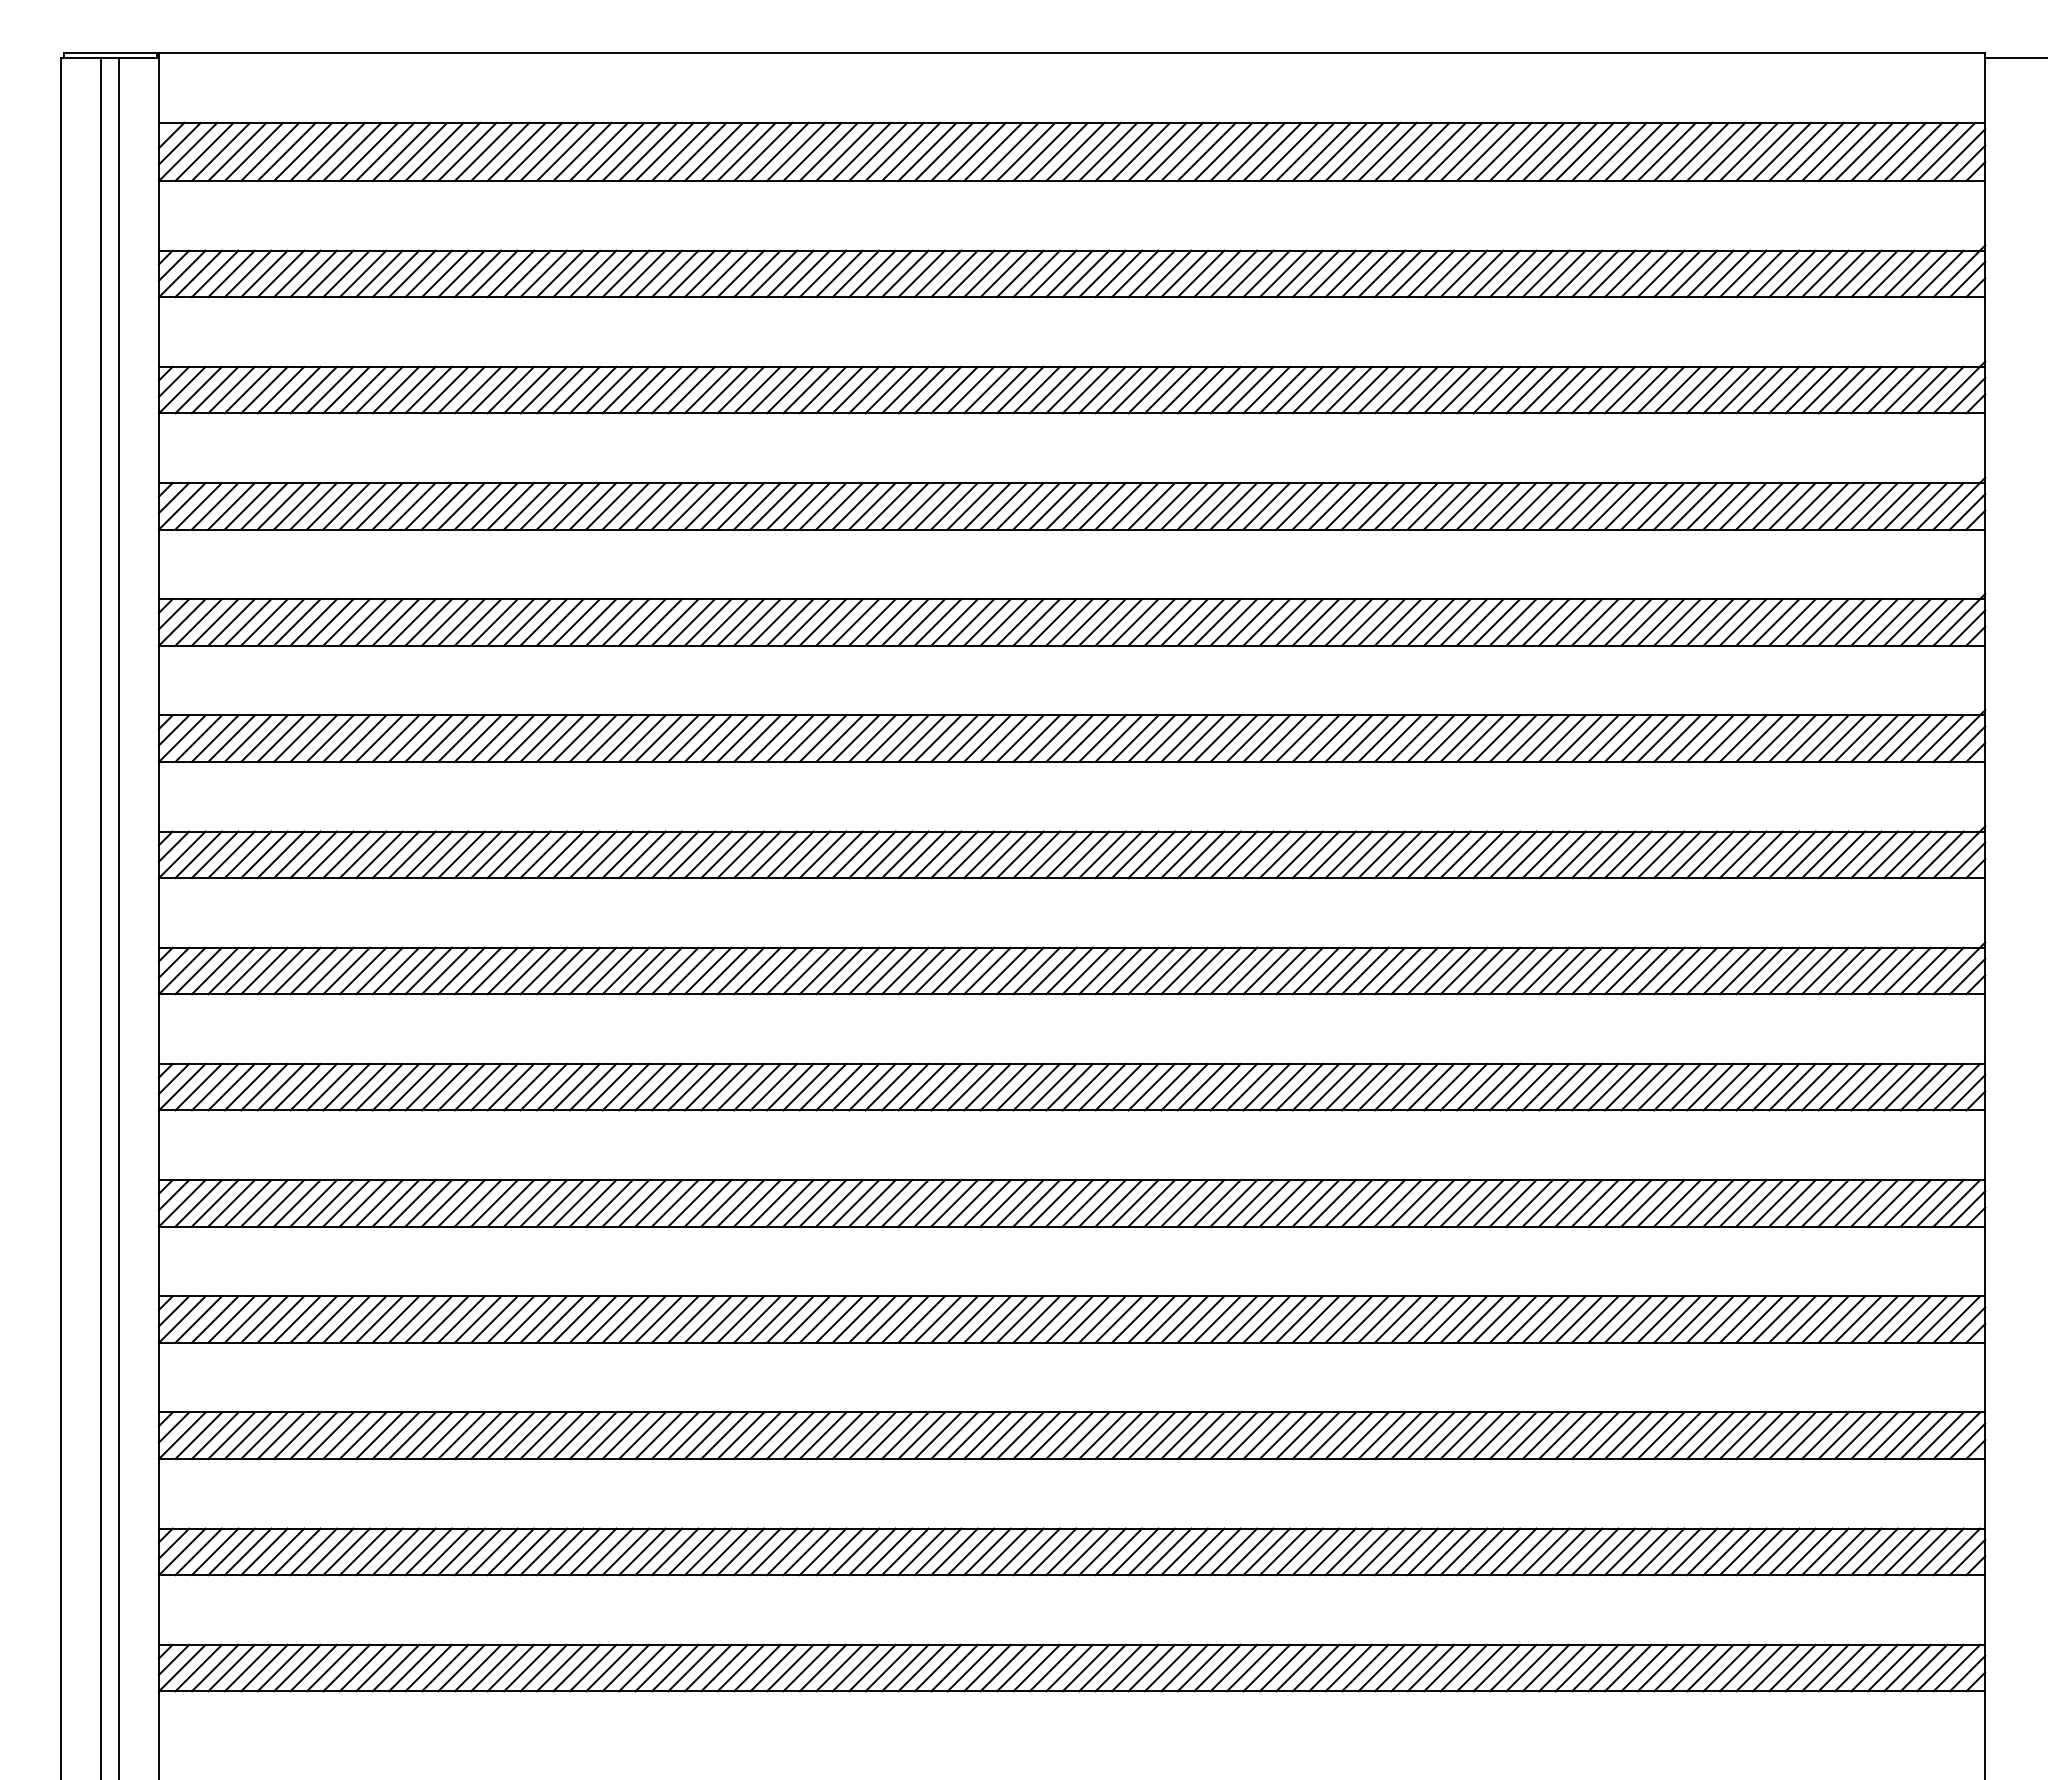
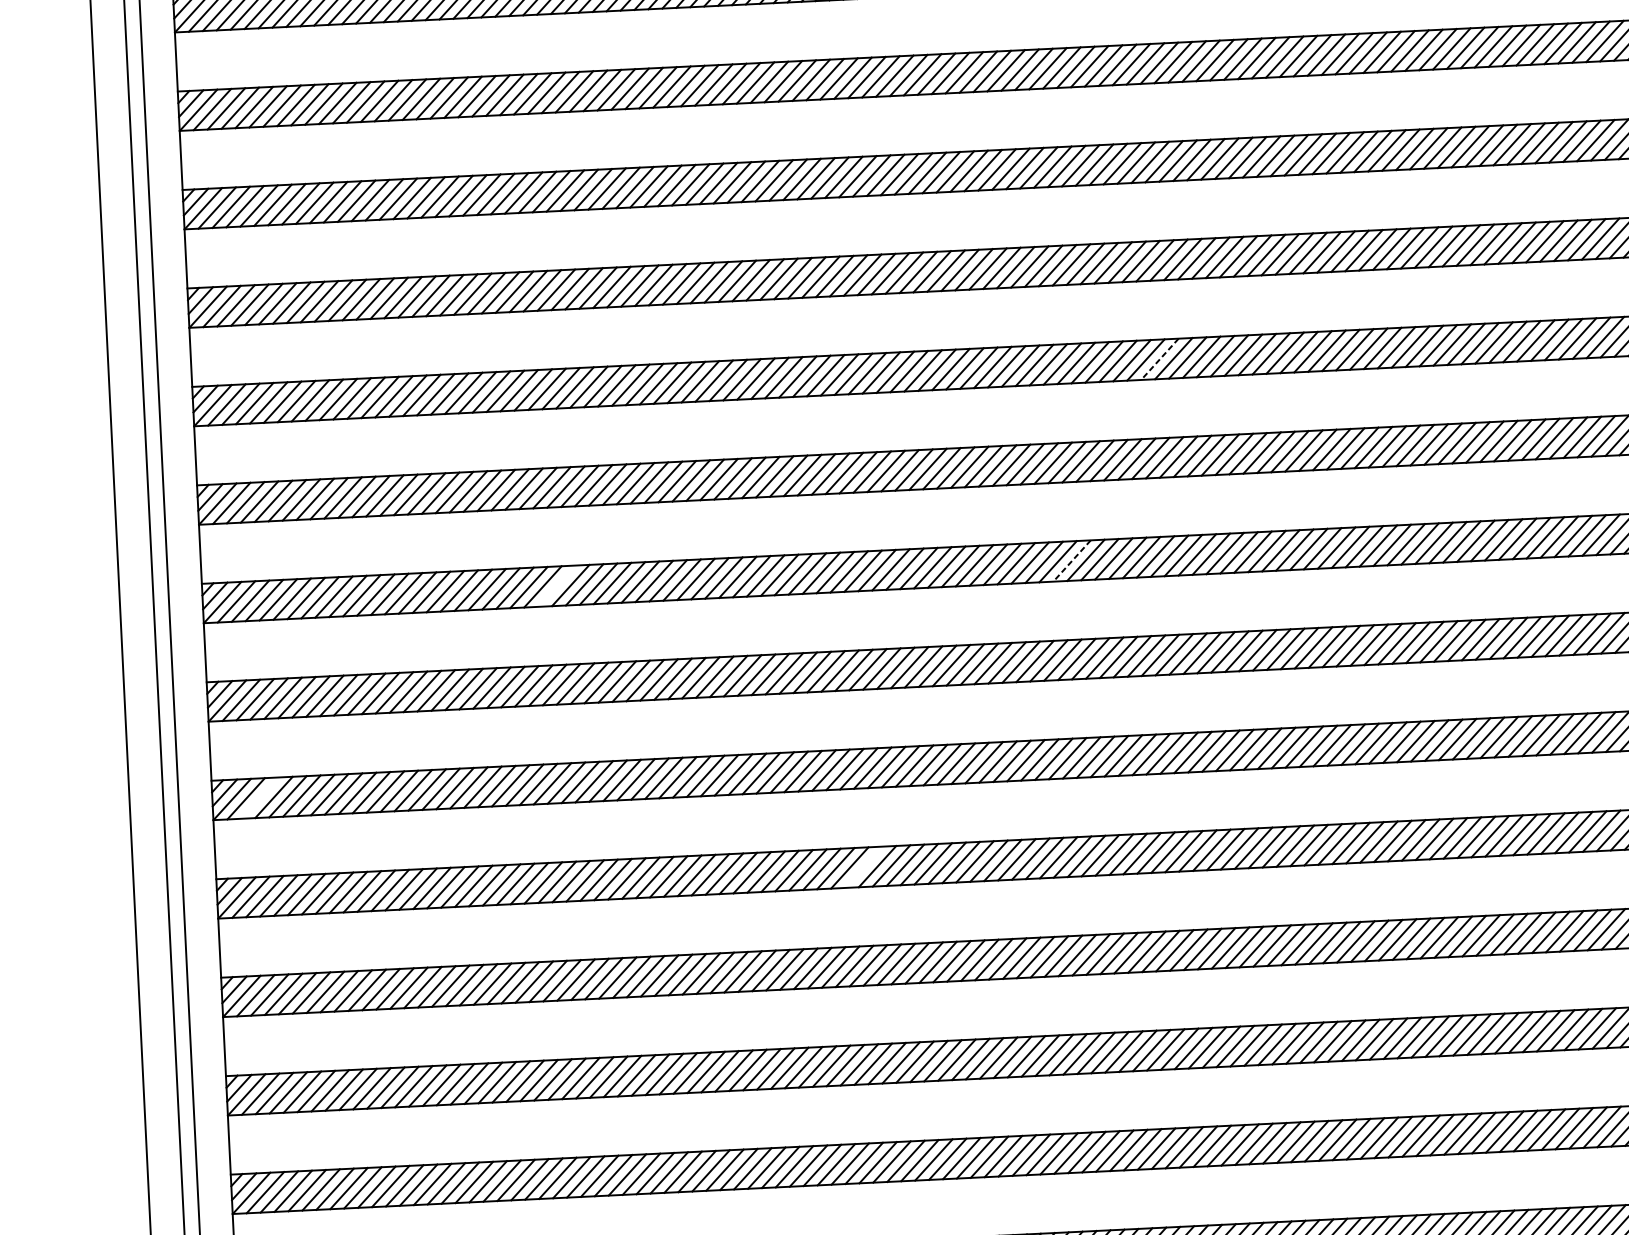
line: (1299, 622) -> (1159, 359), solid -> dashed
line: (576, 854) -> (556, 585), removed
line: (1184, 854) -> (1071, 560), solid -> dashed
line: (214, 1086) -> (259, 797), removed
line: (921, 1203) -> (863, 867), removed

